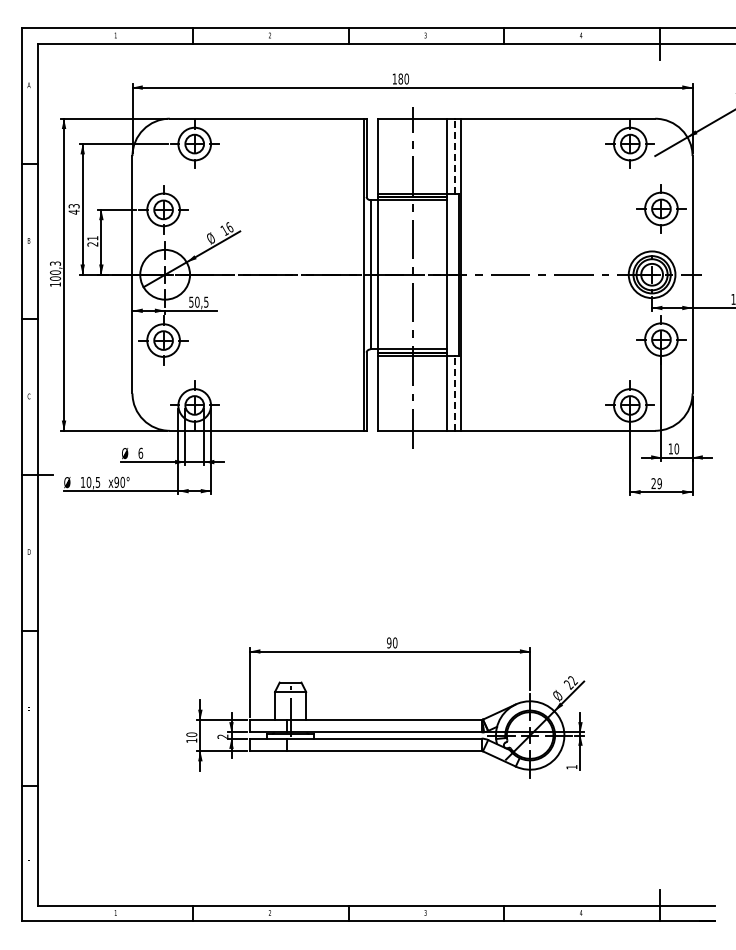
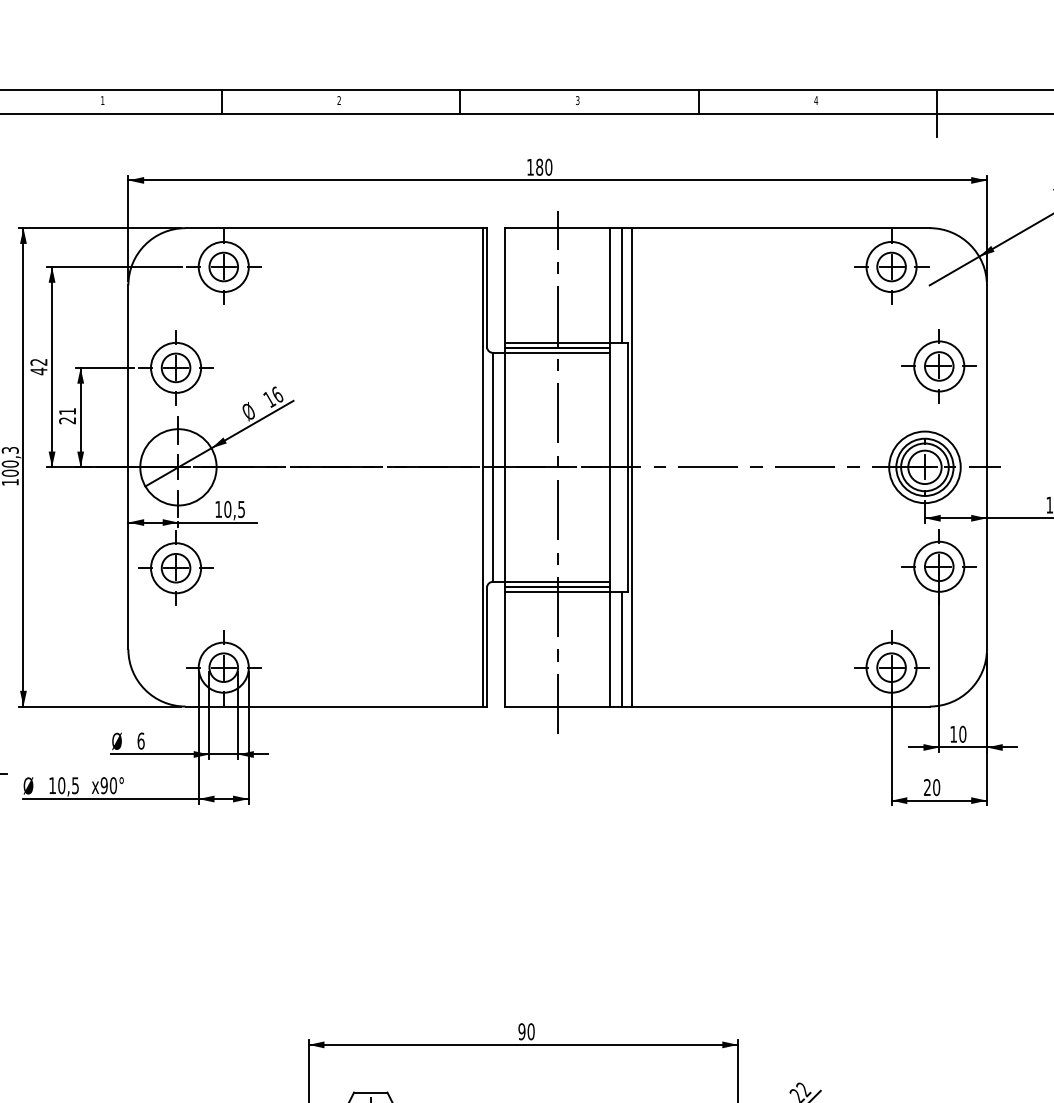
line: (454, 155) -> (622, 284), dashed -> solid
text: (74, 206) -> (39, 362), 43 -> 42
text: (191, 301) -> (218, 508), 50,5 -> 10,5
line: (454, 392) -> (622, 647), dashed -> solid
text: (659, 483) -> (936, 787), 29 -> 20

